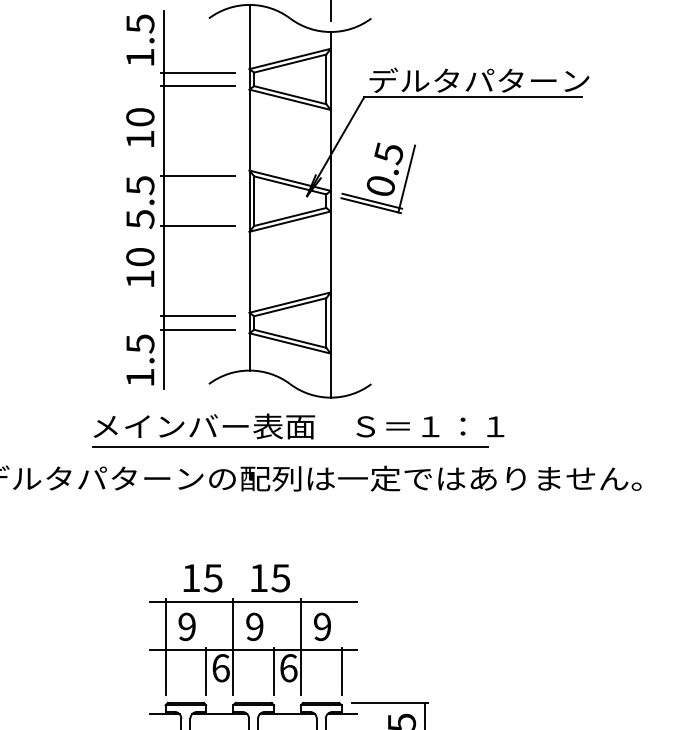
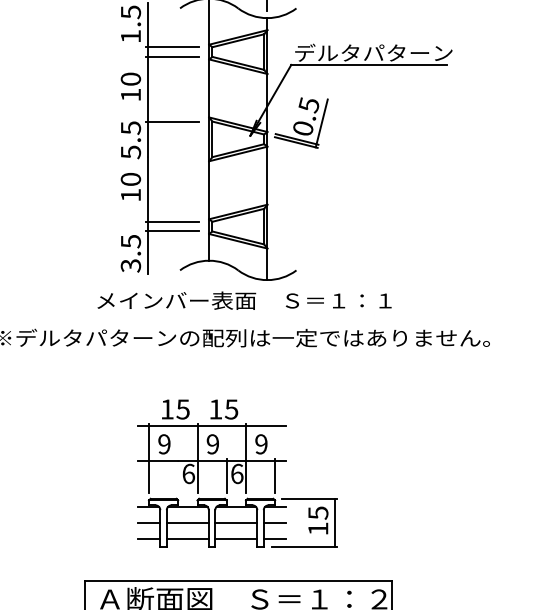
line: (198, 226) -> (172, 157), removed
text: (139, 377) -> (130, 265), 1.5 -> 3.5
line: (290, 447) -> (238, 315), removed
line: (206, 670) -> (178, 475), removed

